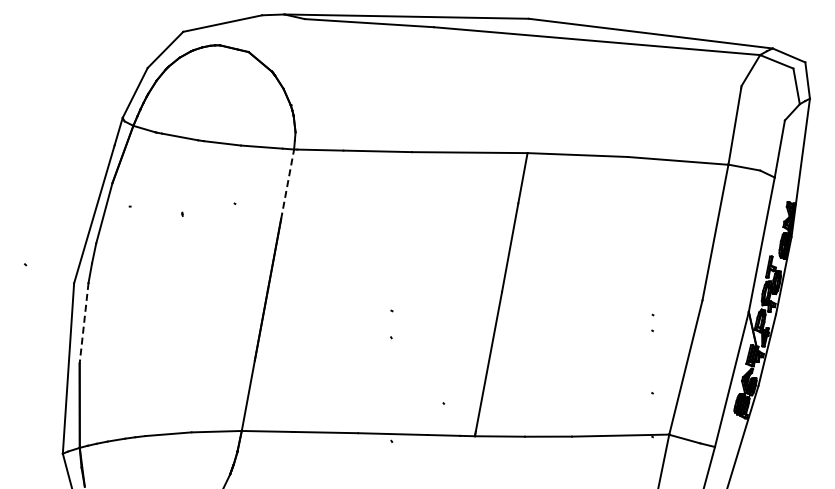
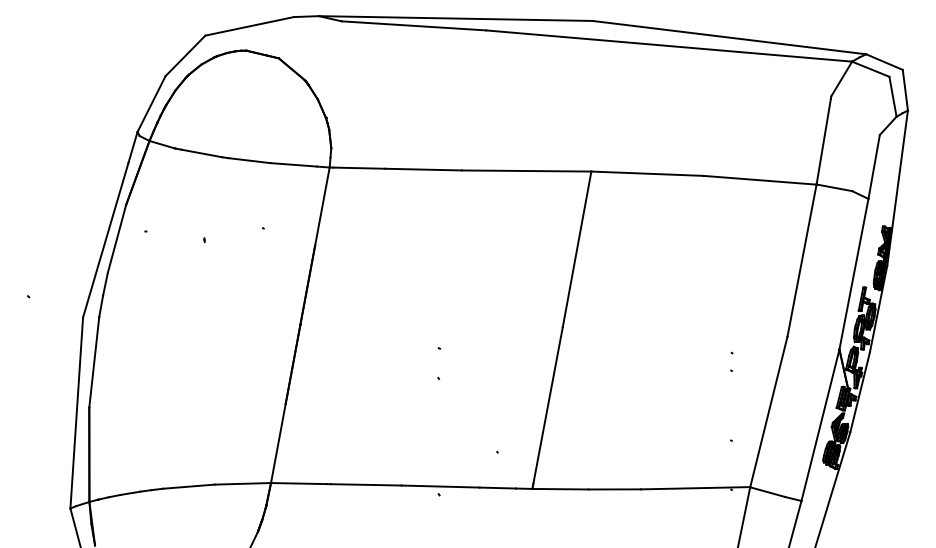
line: (287, 184) -> (322, 206), dashed -> solid
line: (84, 323) -> (94, 362), dashed -> solid

